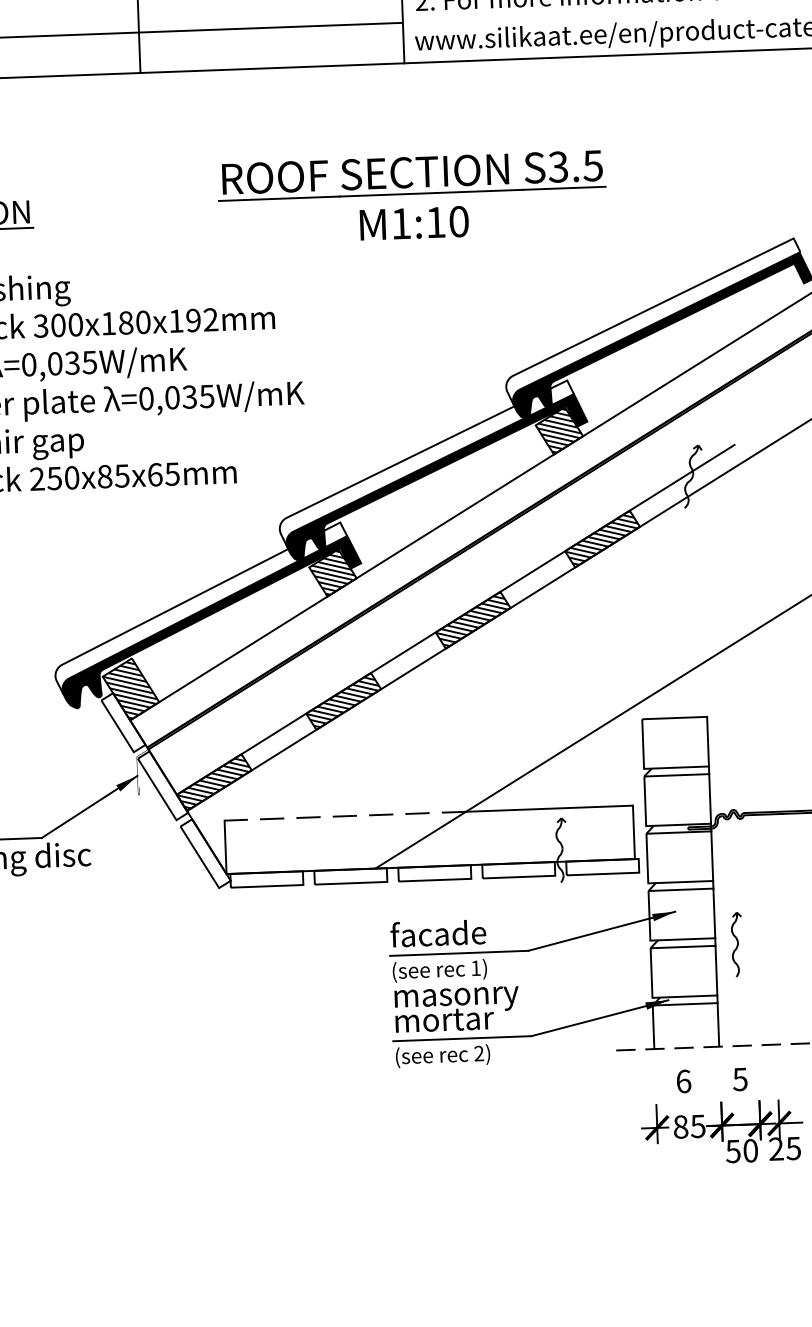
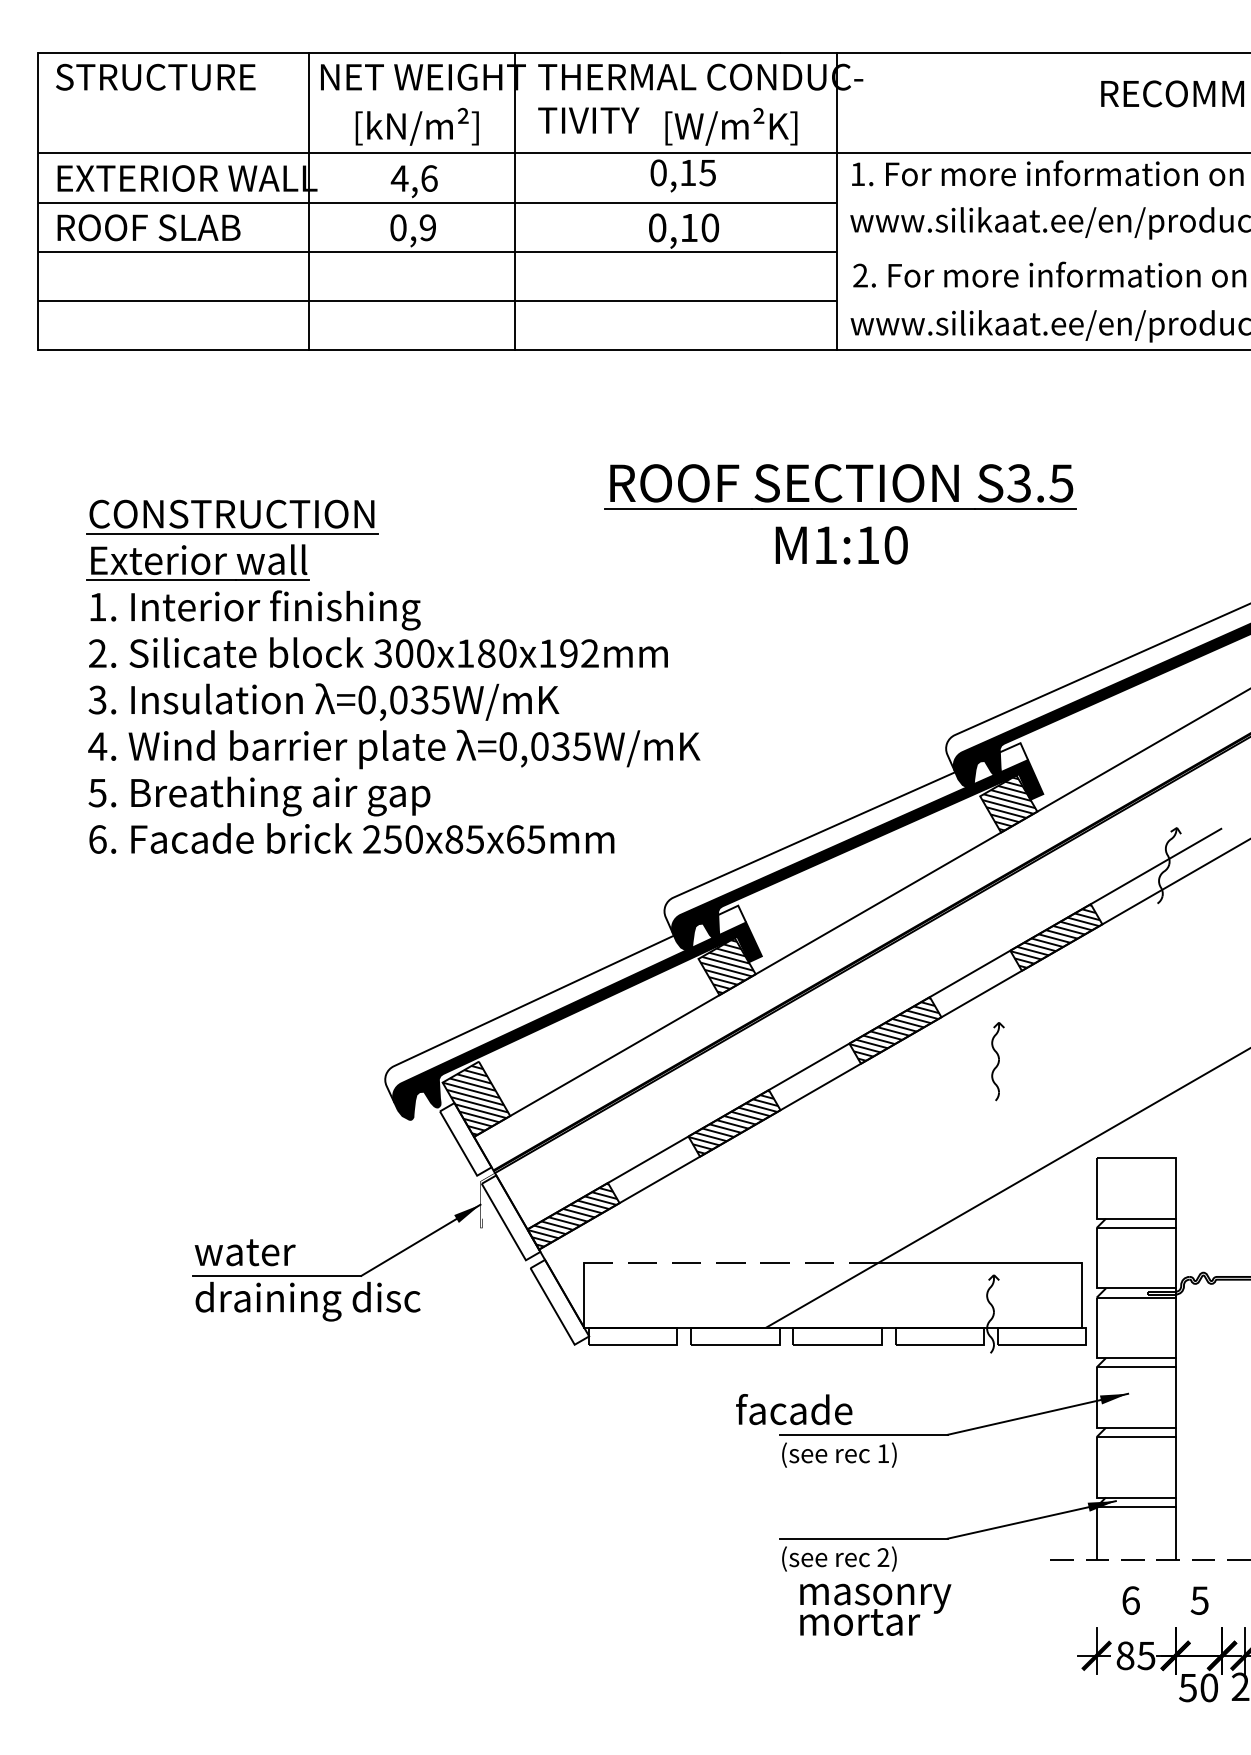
text: (438, 933) -> (794, 1409), moved
part: (736, 944) -> (997, 1061), moved
text: (456, 1009) -> (875, 1609), moved

